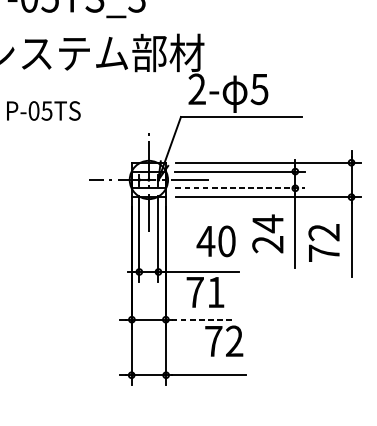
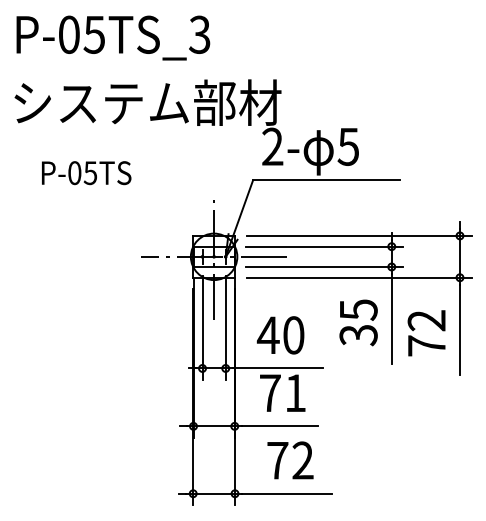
line: (239, 187) -> (324, 266), dashed -> solid
text: (267, 234) -> (358, 322), 24 -> 35
text: (215, 241) -> (280, 335), moved
line: (202, 319) -> (279, 426), dashed -> solid
text: (224, 341) -> (290, 460), moved

